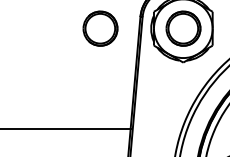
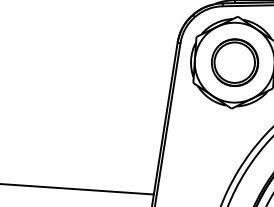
part: (100, 28) -> (122, 54), removed

